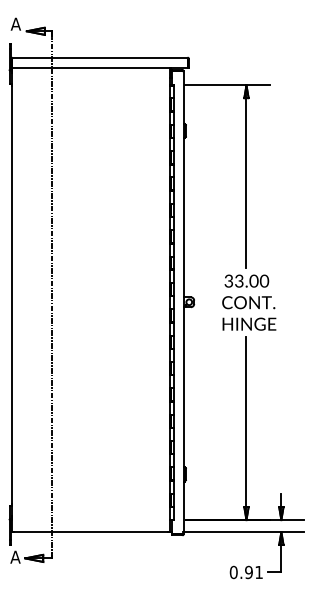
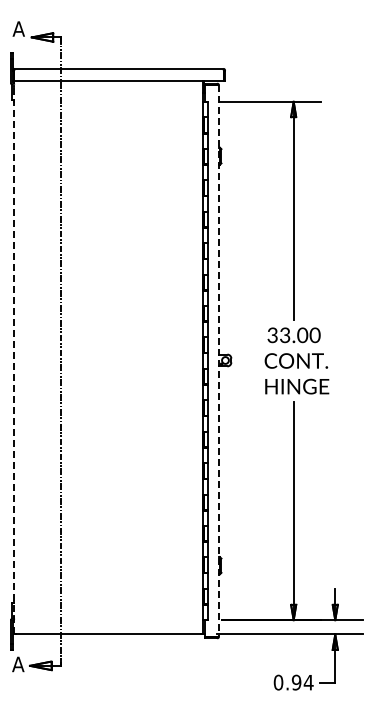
line: (12, 299) -> (14, 357), solid -> dashed
line: (183, 302) -> (218, 360), solid -> dashed
text: (258, 572) -> (308, 682), 0.91 -> 0.94

